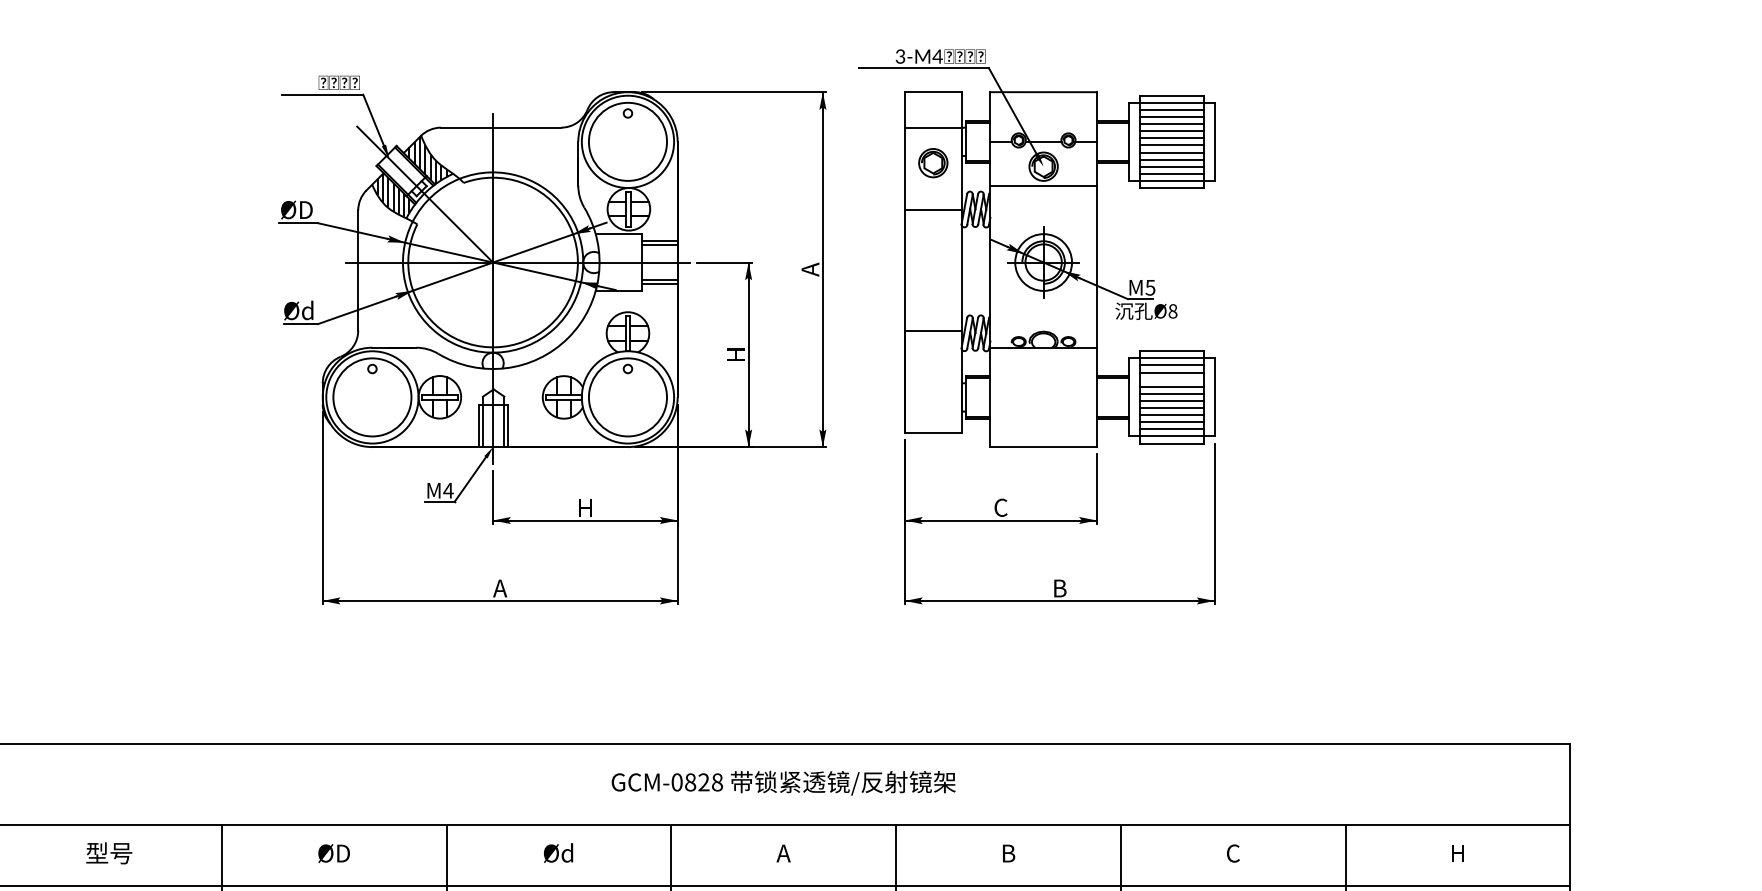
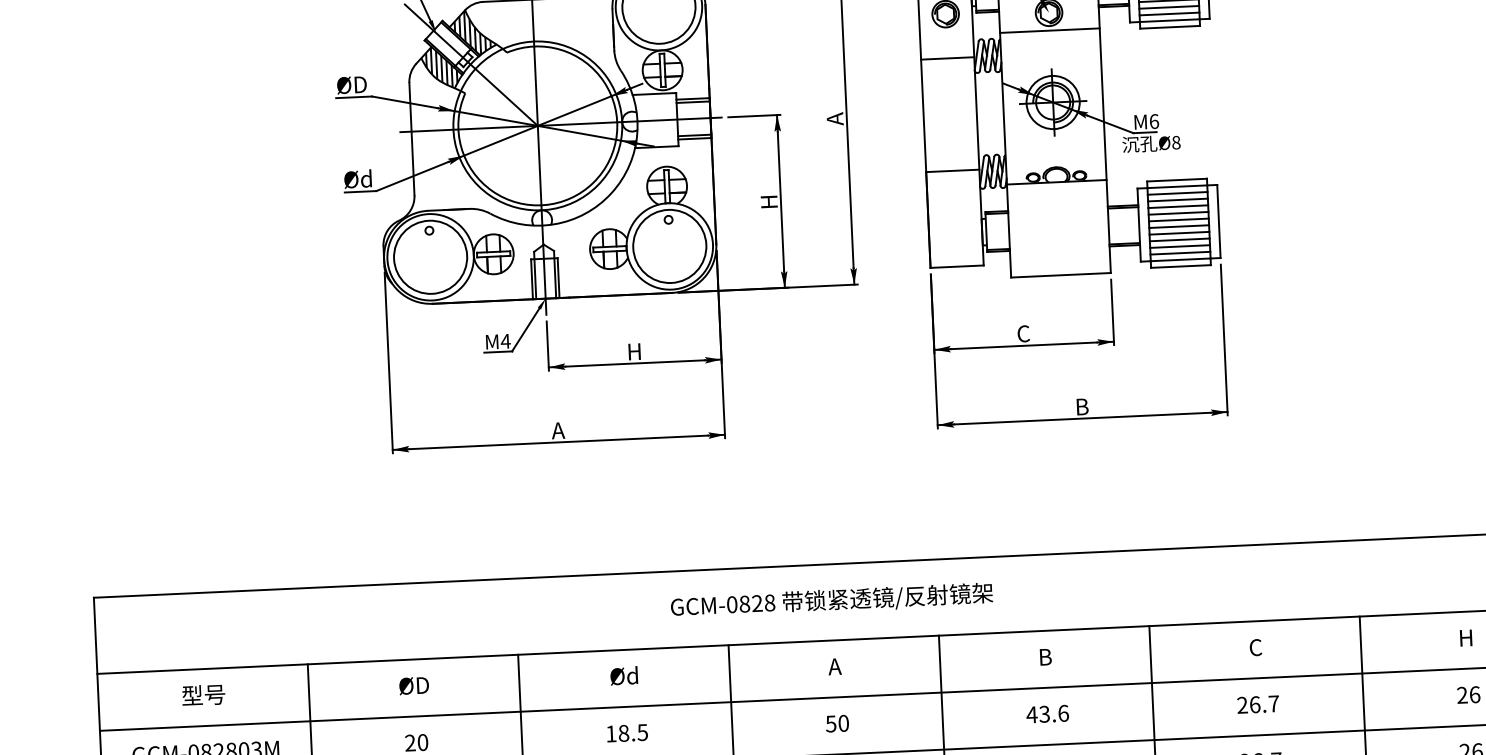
text: (1150, 287) -> (1154, 121), M5 -> M6
line: (1171, 379) -> (1177, 206), added

